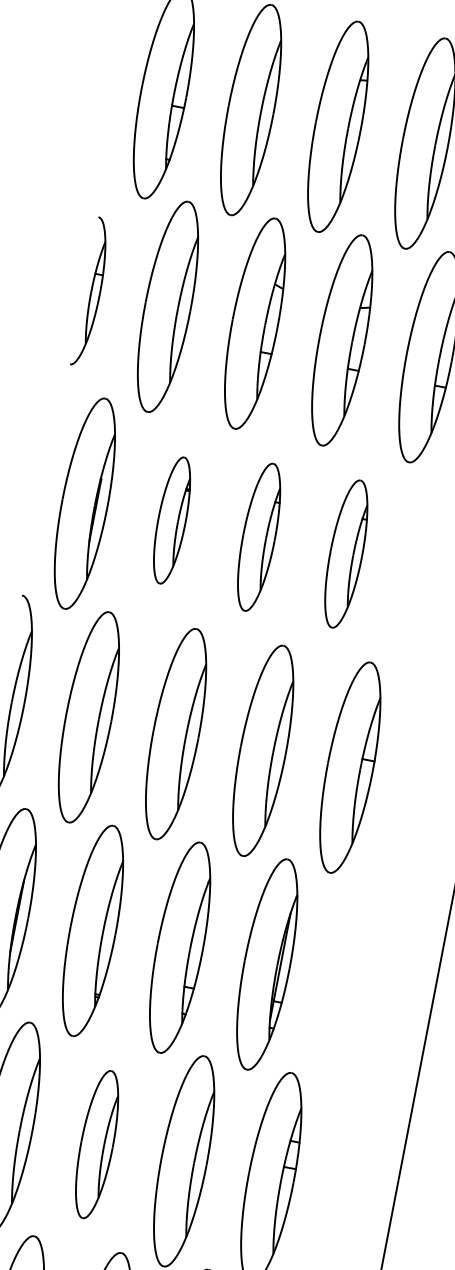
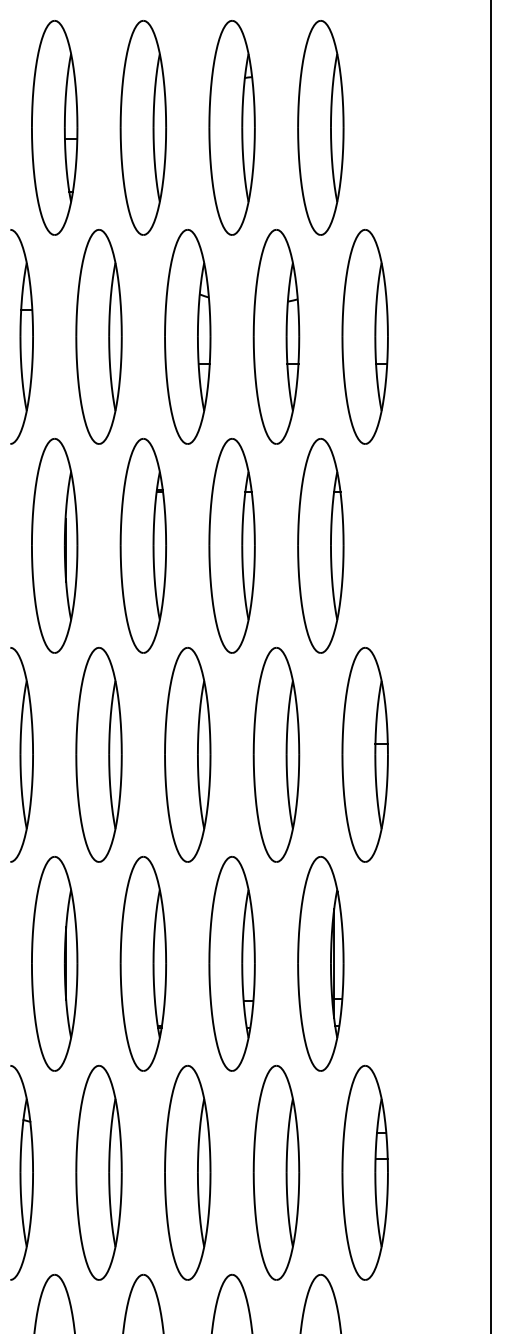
part: (91, 291) -> (21, 336), size x1.43
part: (172, 520) -> (143, 545), size x1.67
part: (258, 536) -> (231, 545), size x1.43
part: (346, 553) -> (320, 545), size x1.43
part: (96, 1144) -> (187, 1172), size x1.43

